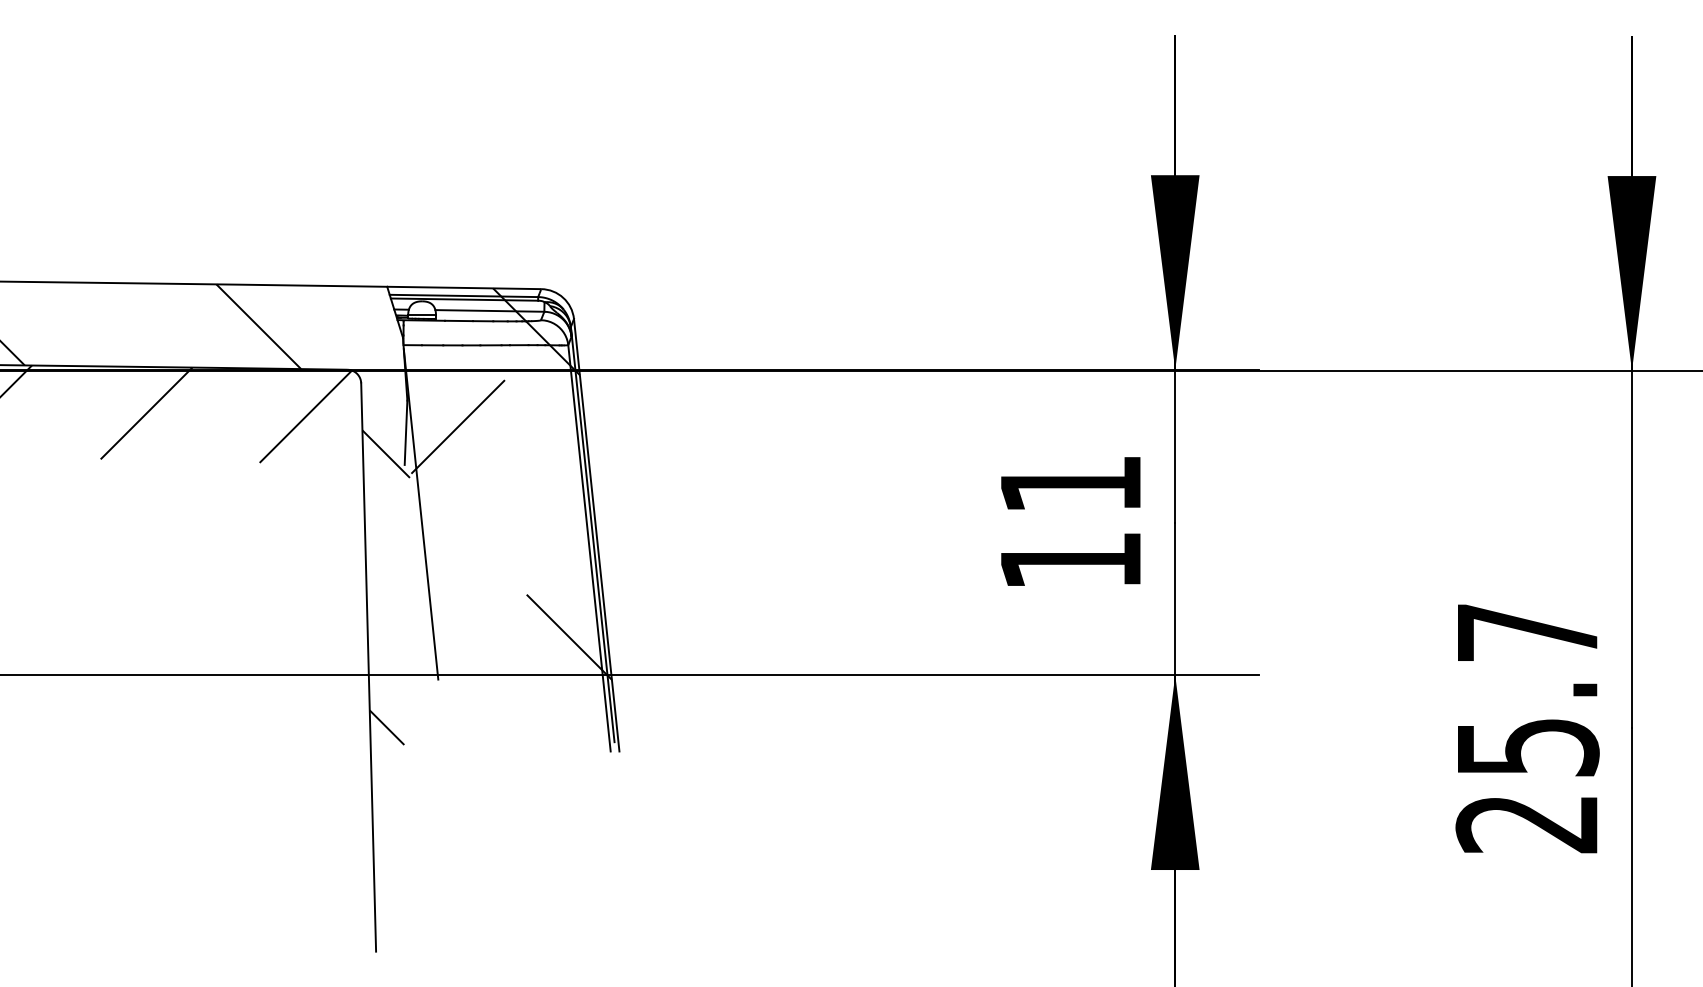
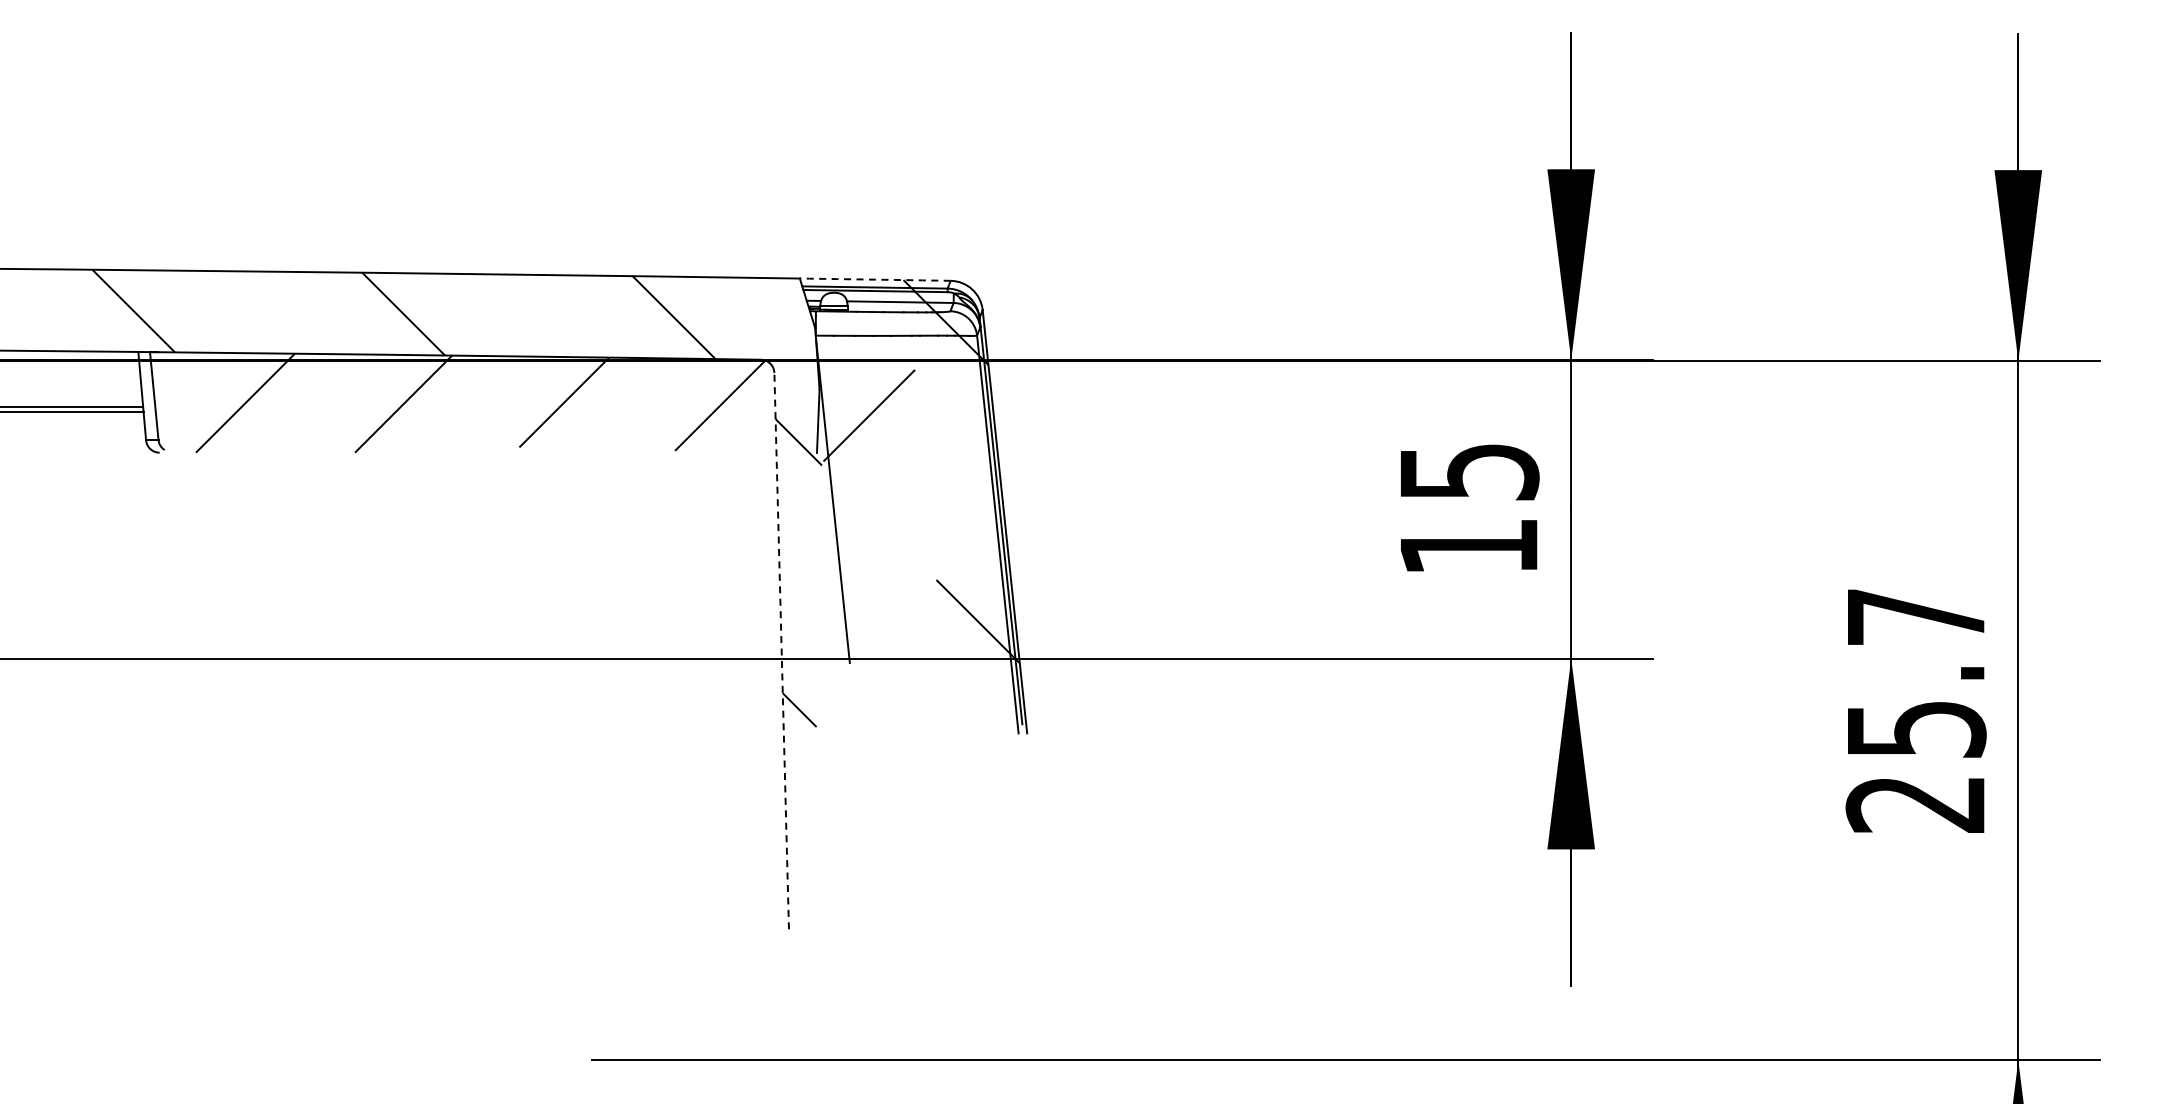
arc: (464, 287) -> (875, 279), solid -> dashed
text: (1072, 484) -> (1470, 472), 11 -> 15
line: (368, 666) -> (781, 650), solid -> dashed

